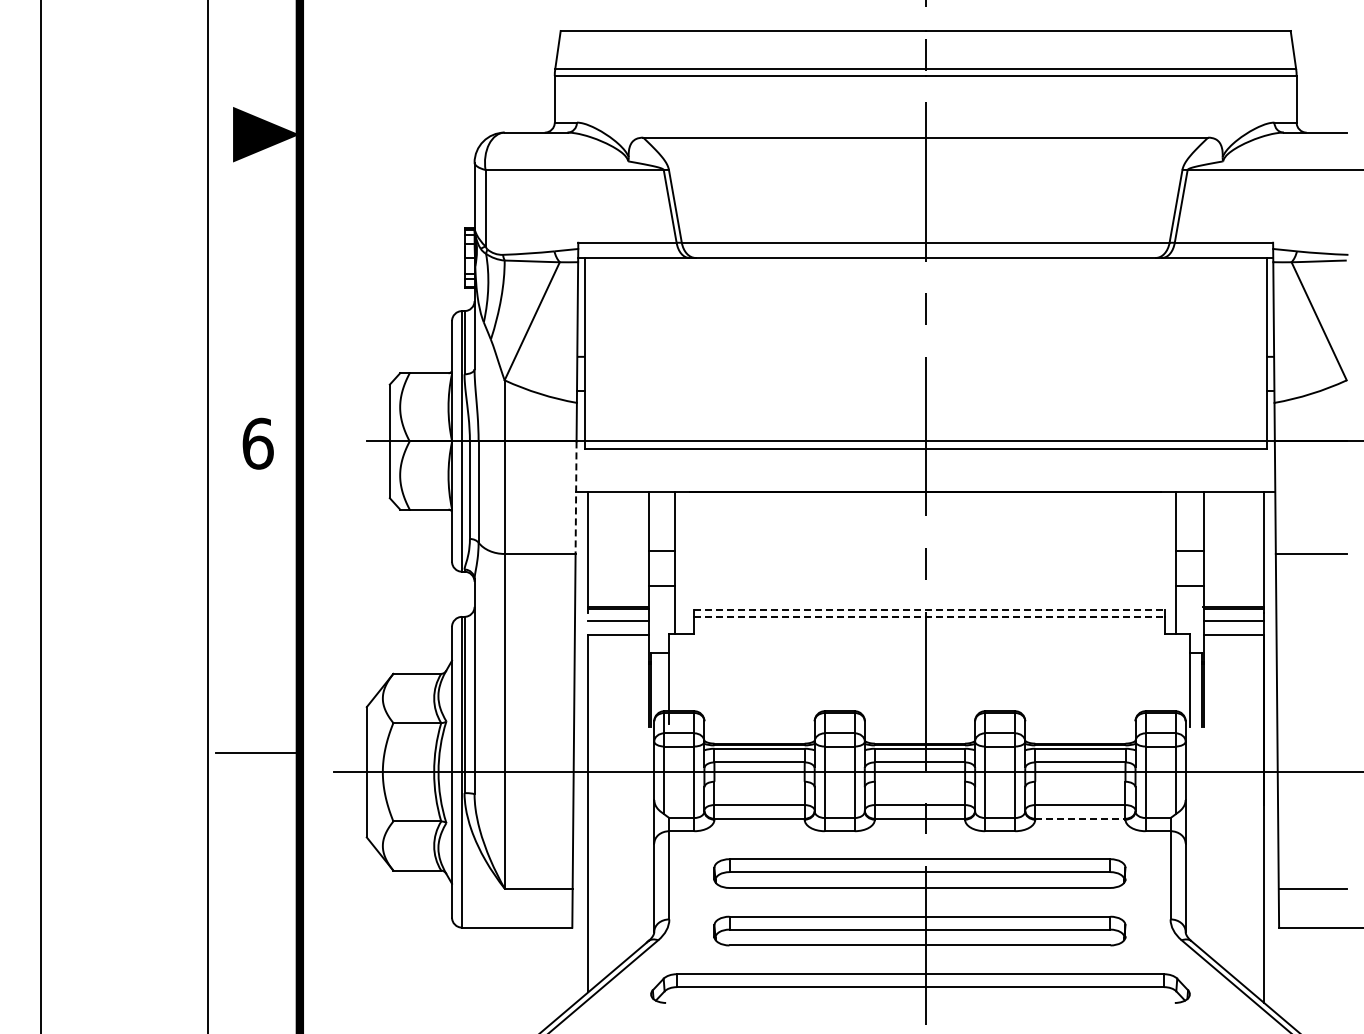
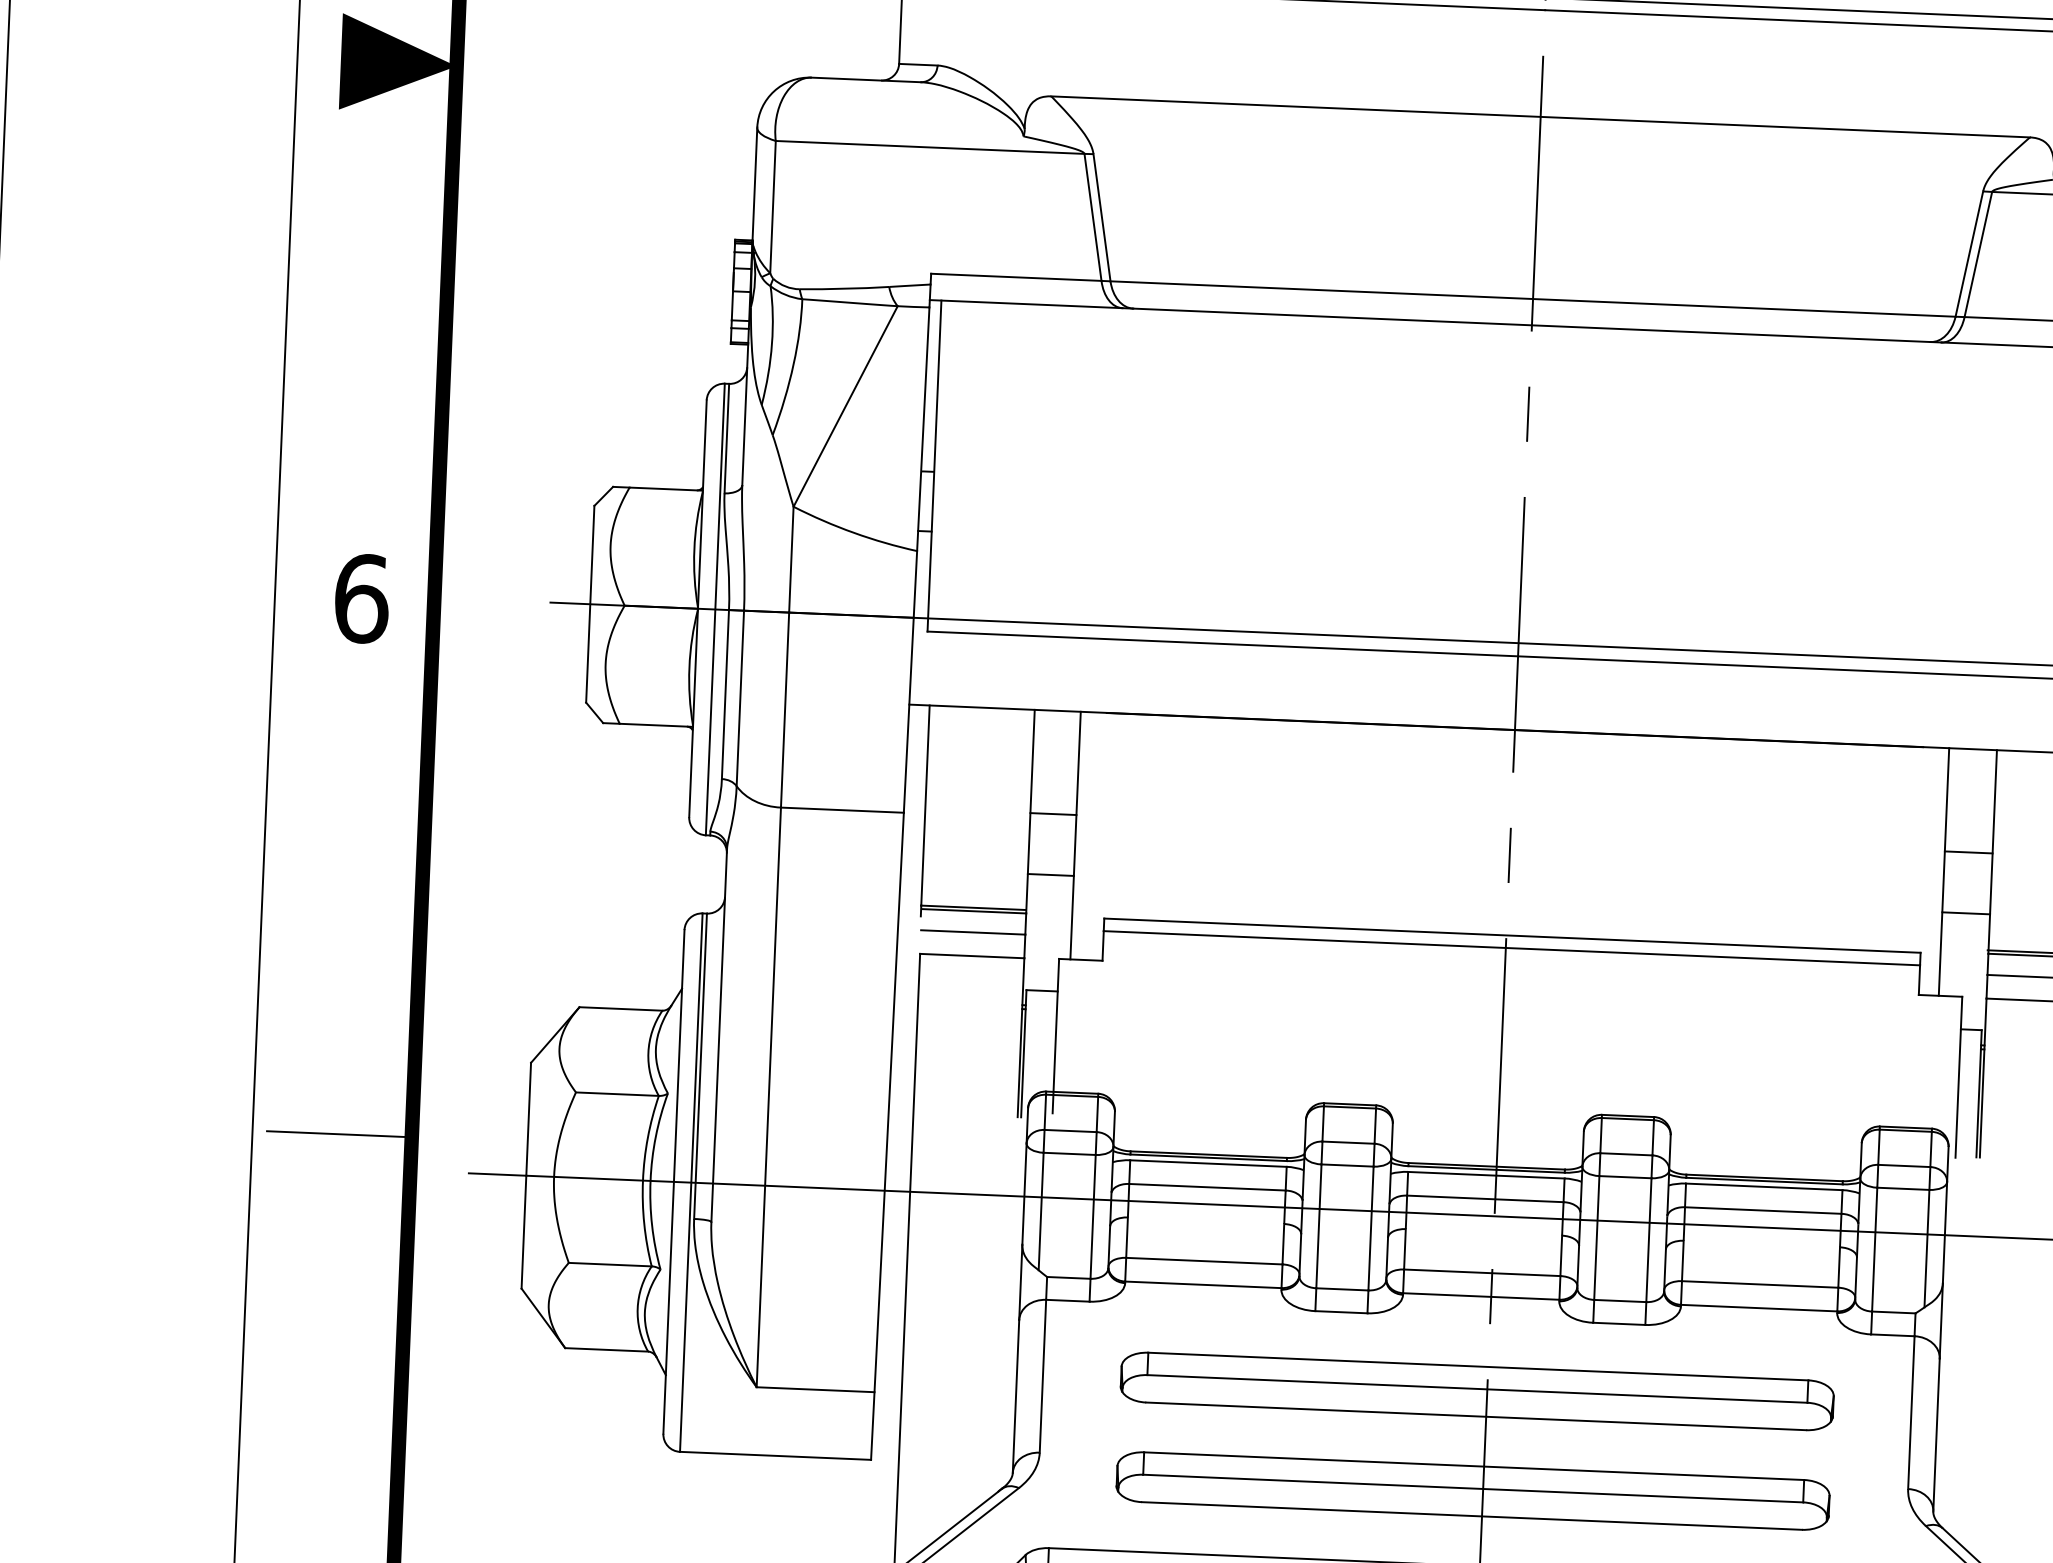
line: (576, 498) -> (909, 716), dashed -> solid
line: (929, 610) -> (1512, 936), dashed -> solid
line: (929, 617) -> (1512, 948), dashed -> solid
line: (1080, 818) -> (1759, 1307), dashed -> solid

